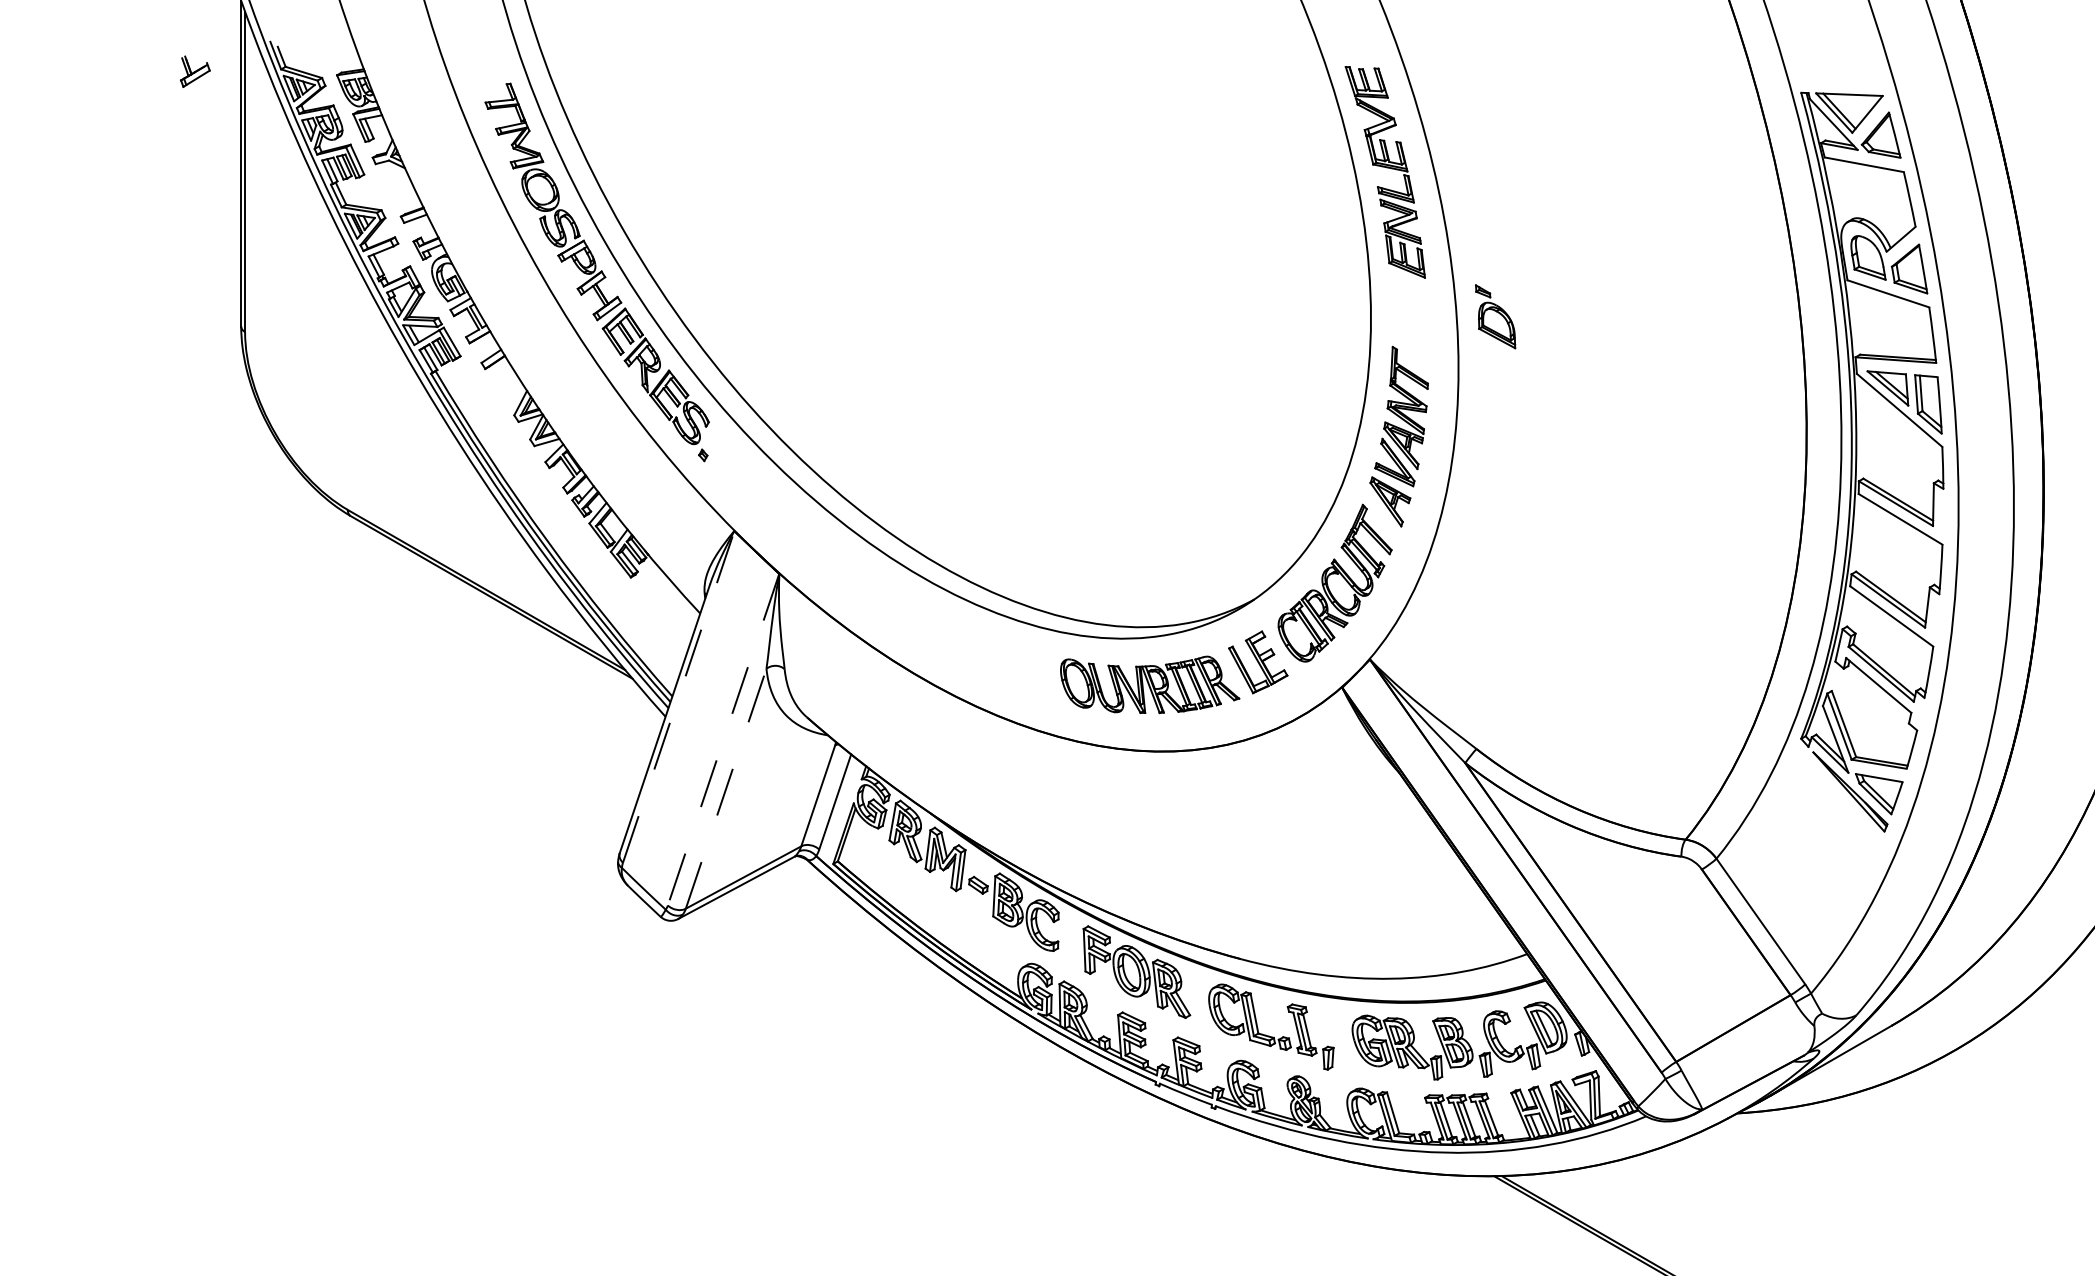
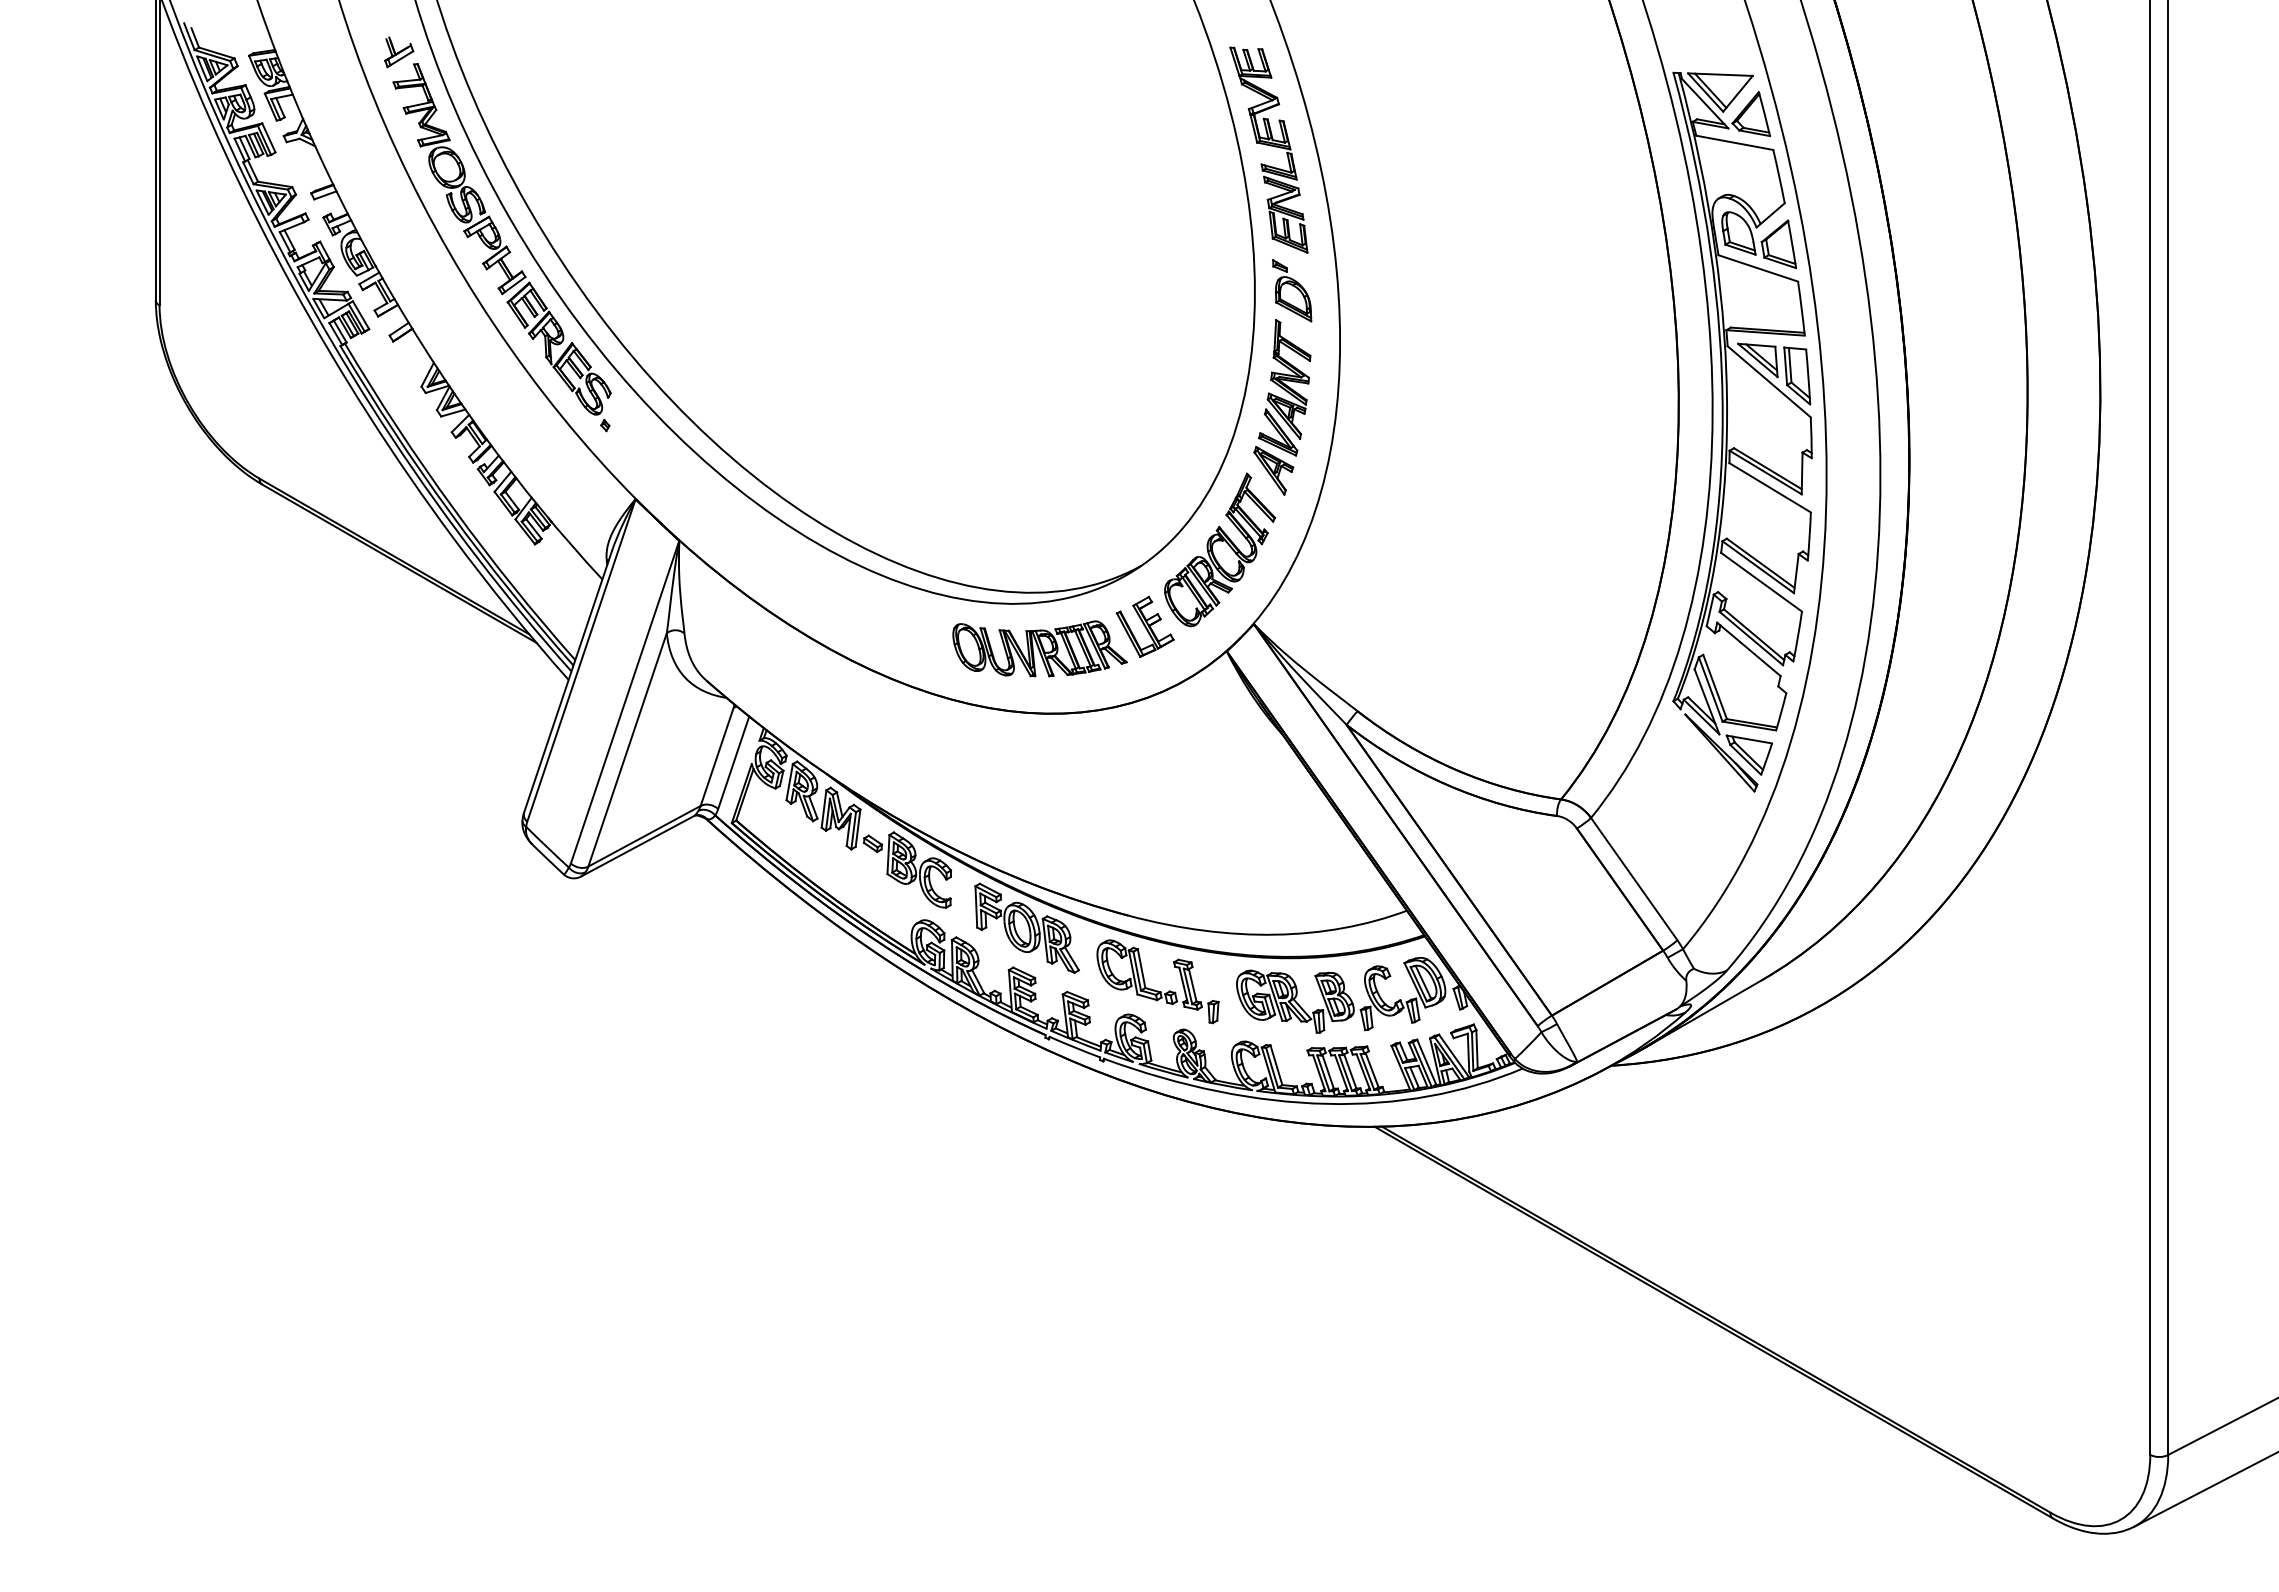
part: (195, 71) -> (399, 52), moved
part: (1495, 316) -> (1292, 290), moved
line: (678, 696) -> (581, 660), dashed -> solid
line: (722, 740) -> (624, 702), dashed -> solid
line: (726, 788) -> (627, 749), dashed -> solid

